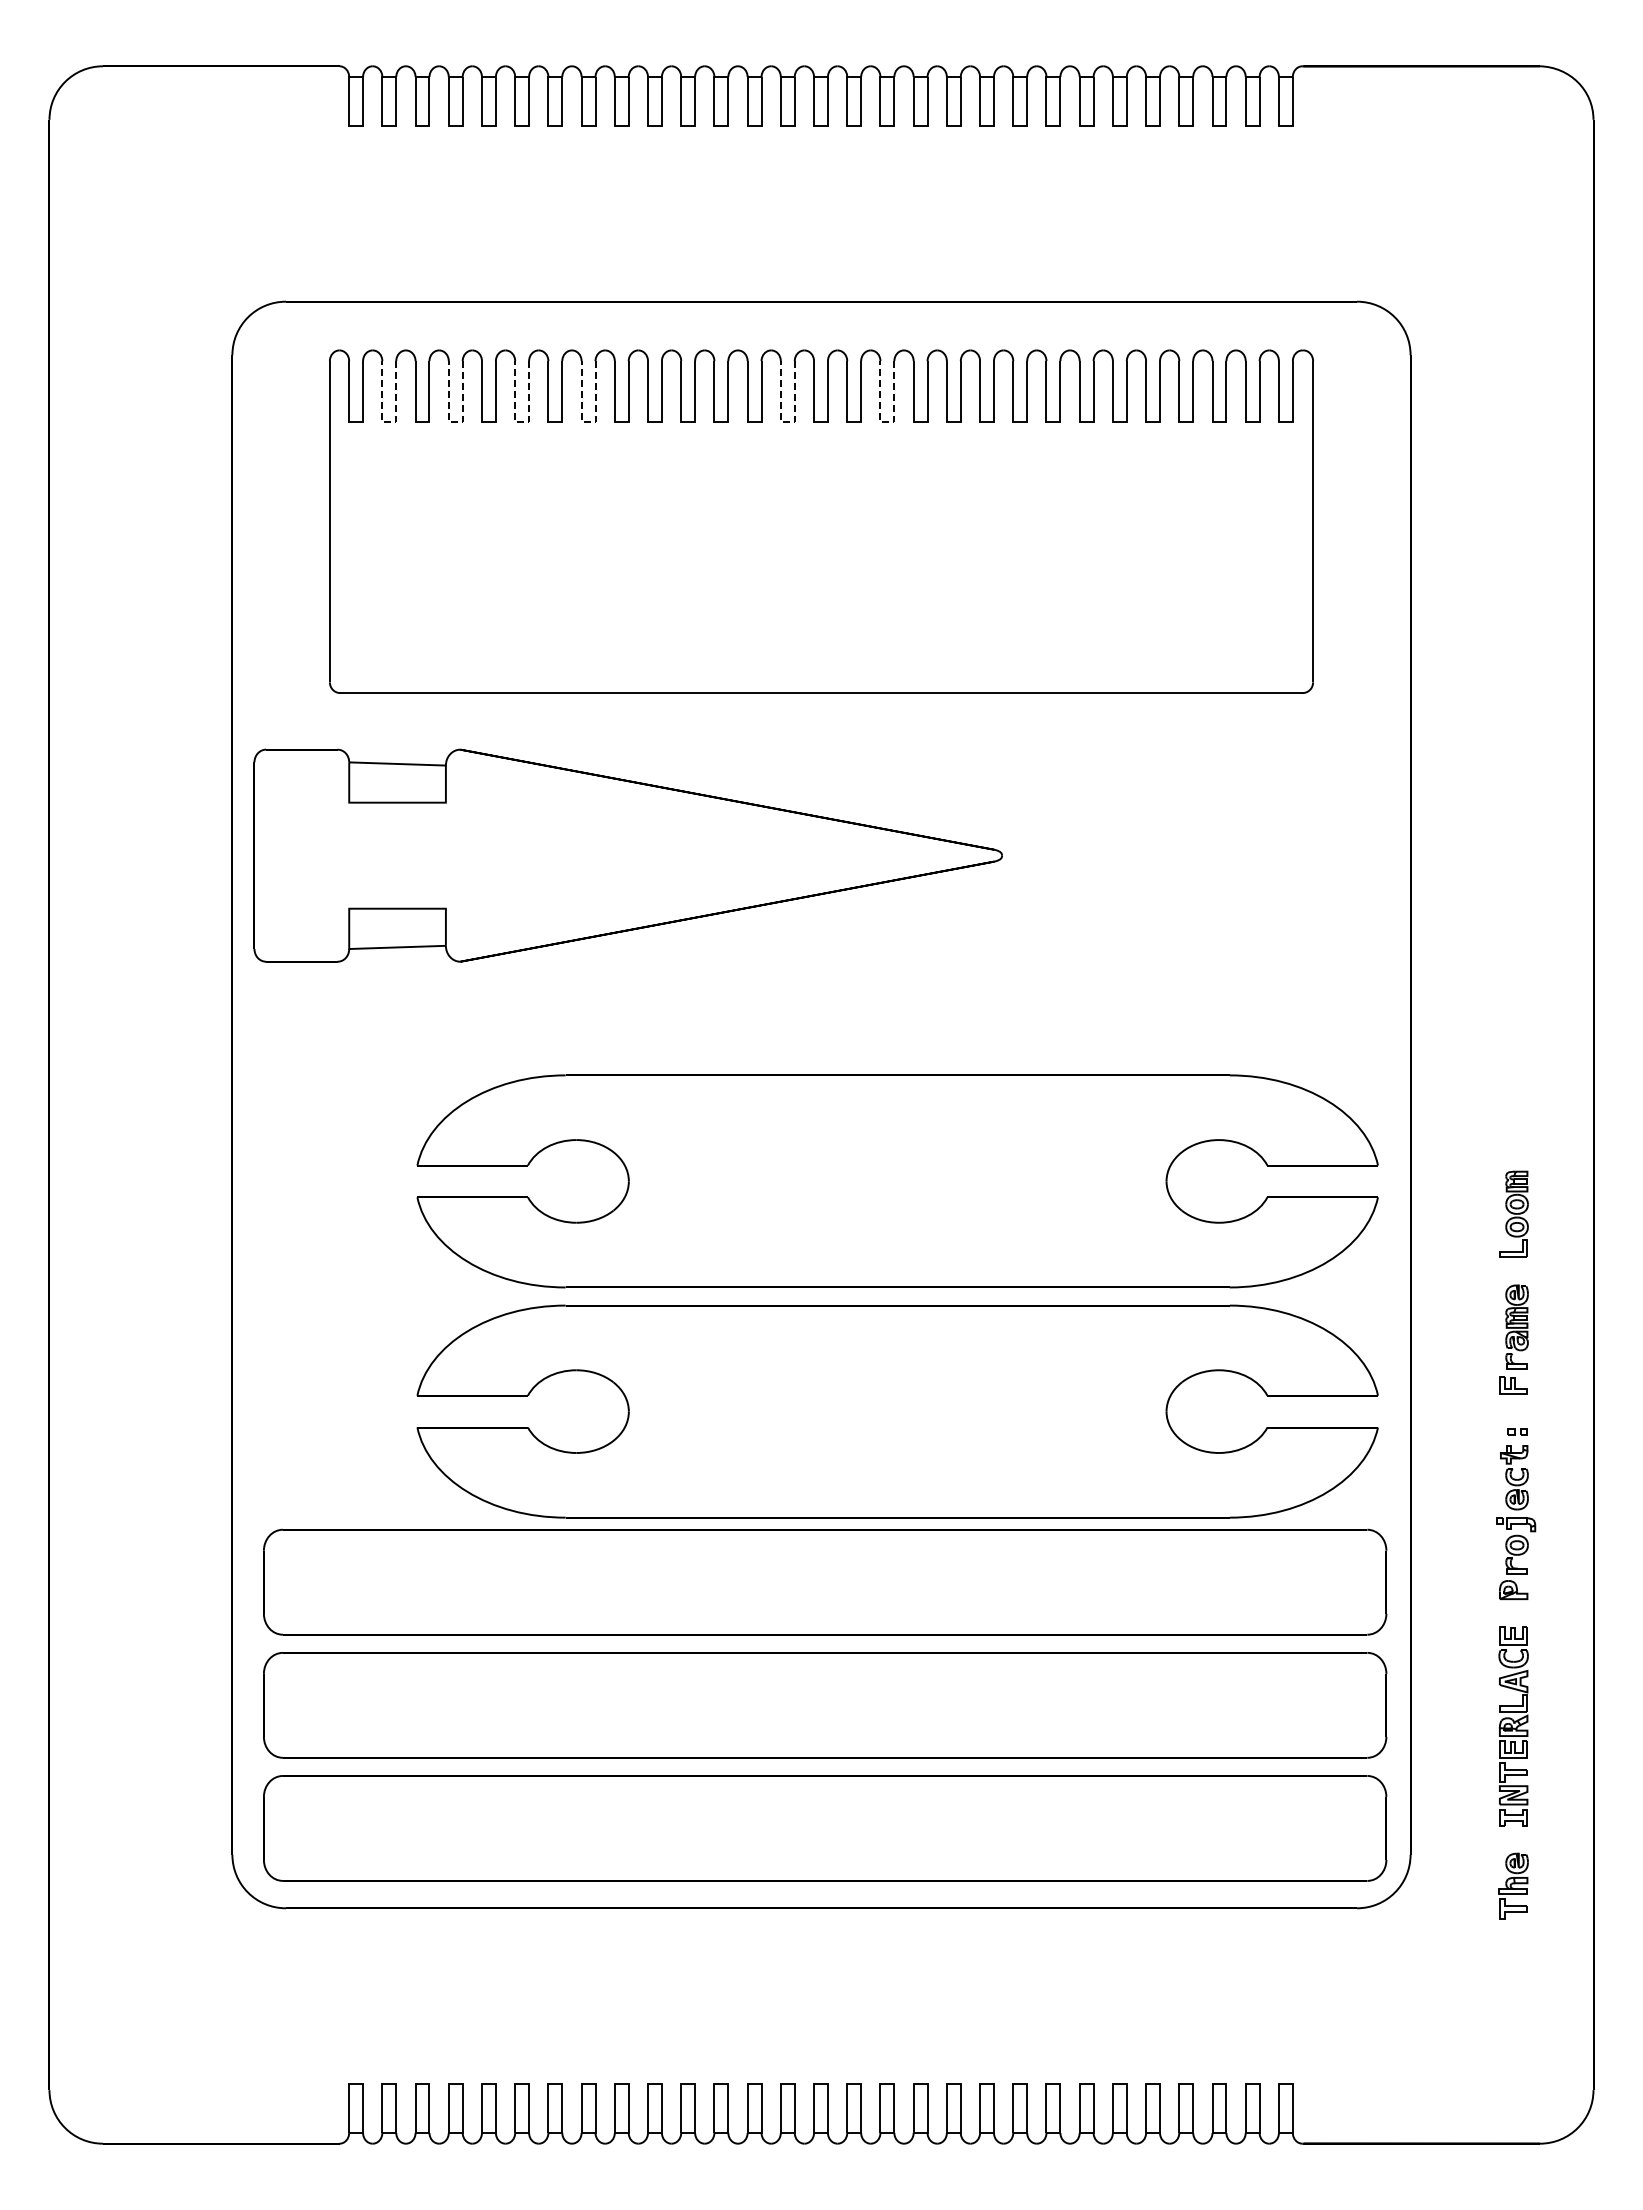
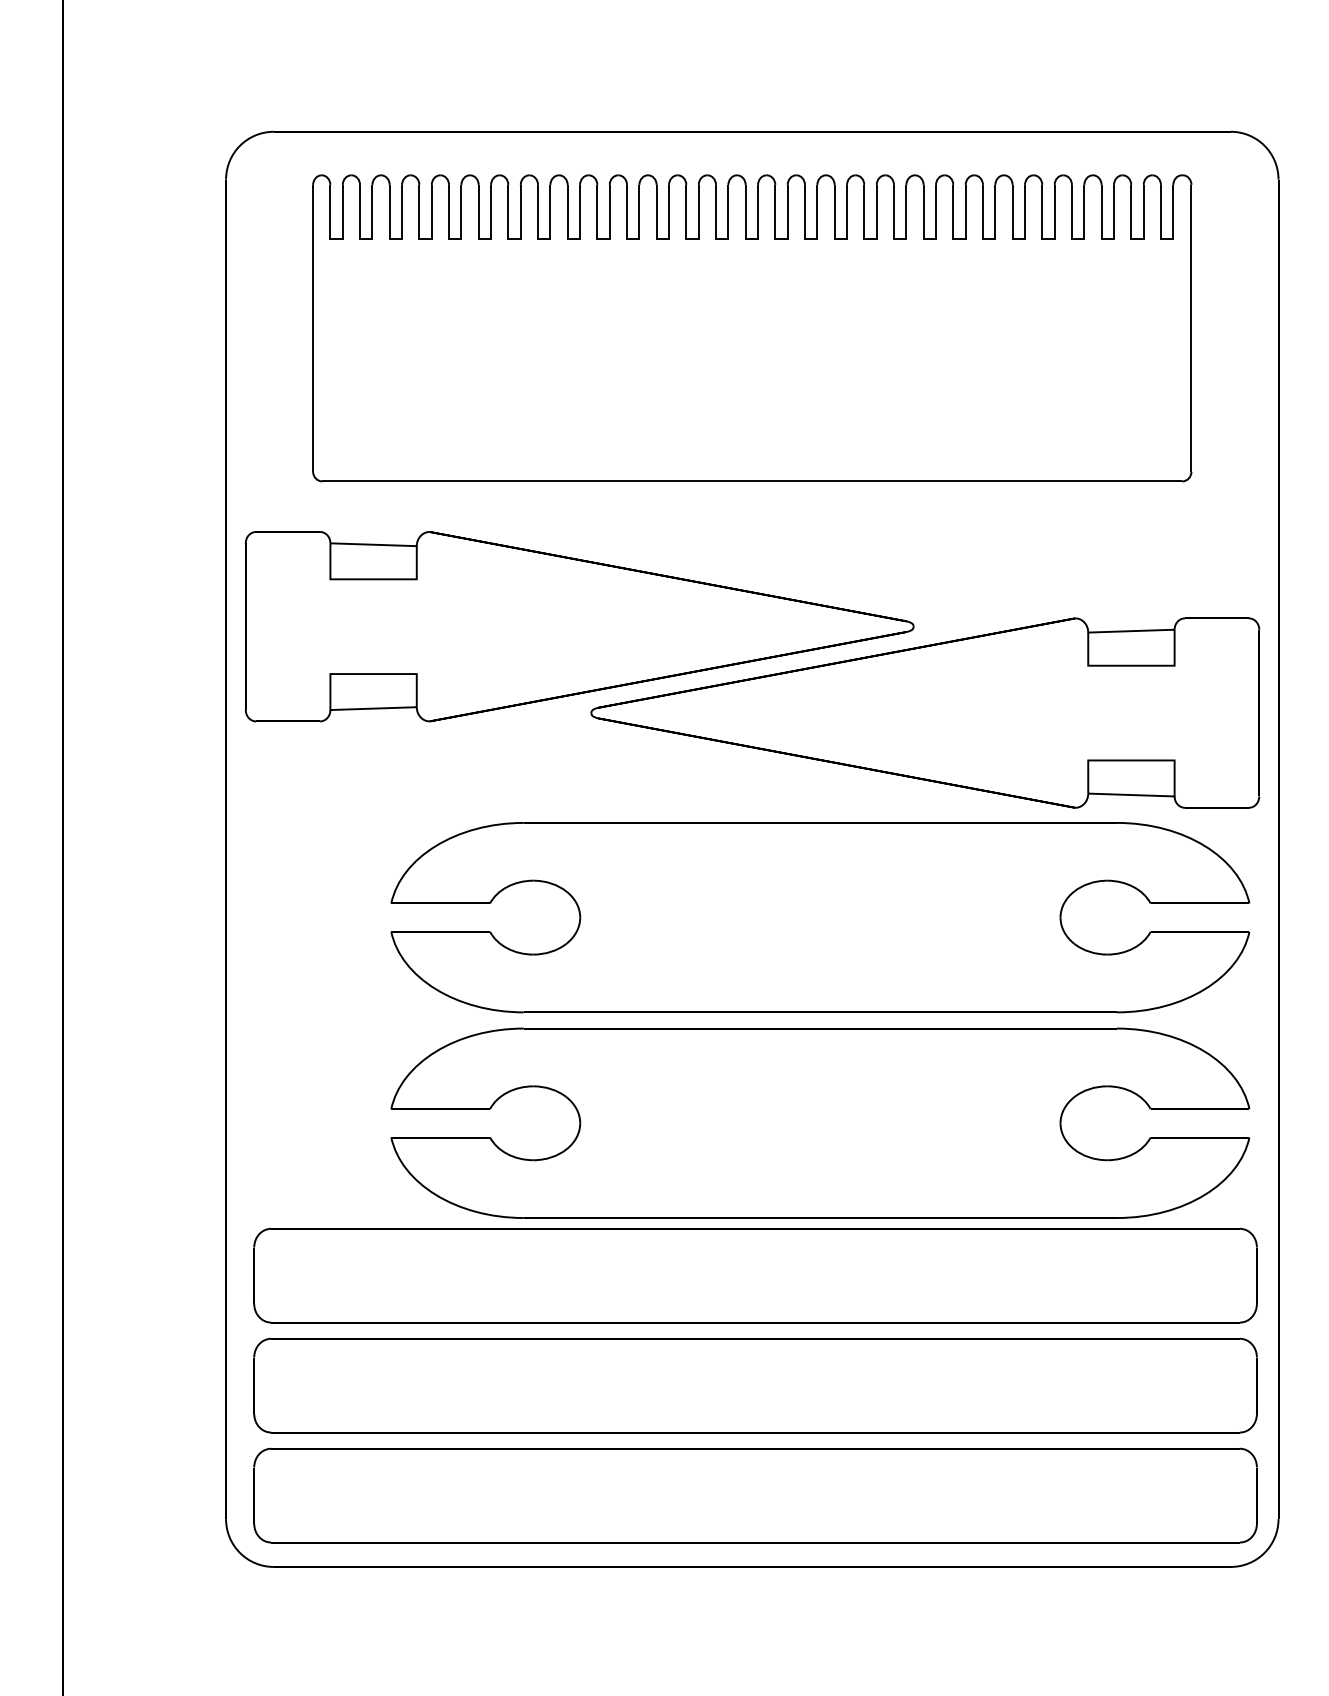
line: (389, 422) -> (366, 239), dashed -> solid
line: (455, 422) -> (425, 239), dashed -> solid
line: (522, 422) -> (485, 239), dashed -> solid
line: (588, 422) -> (544, 239), dashed -> solid
line: (787, 422) -> (721, 239), dashed -> solid
line: (887, 422) -> (811, 239), dashed -> solid
part: (1014, 952) -> (924, 713), added

